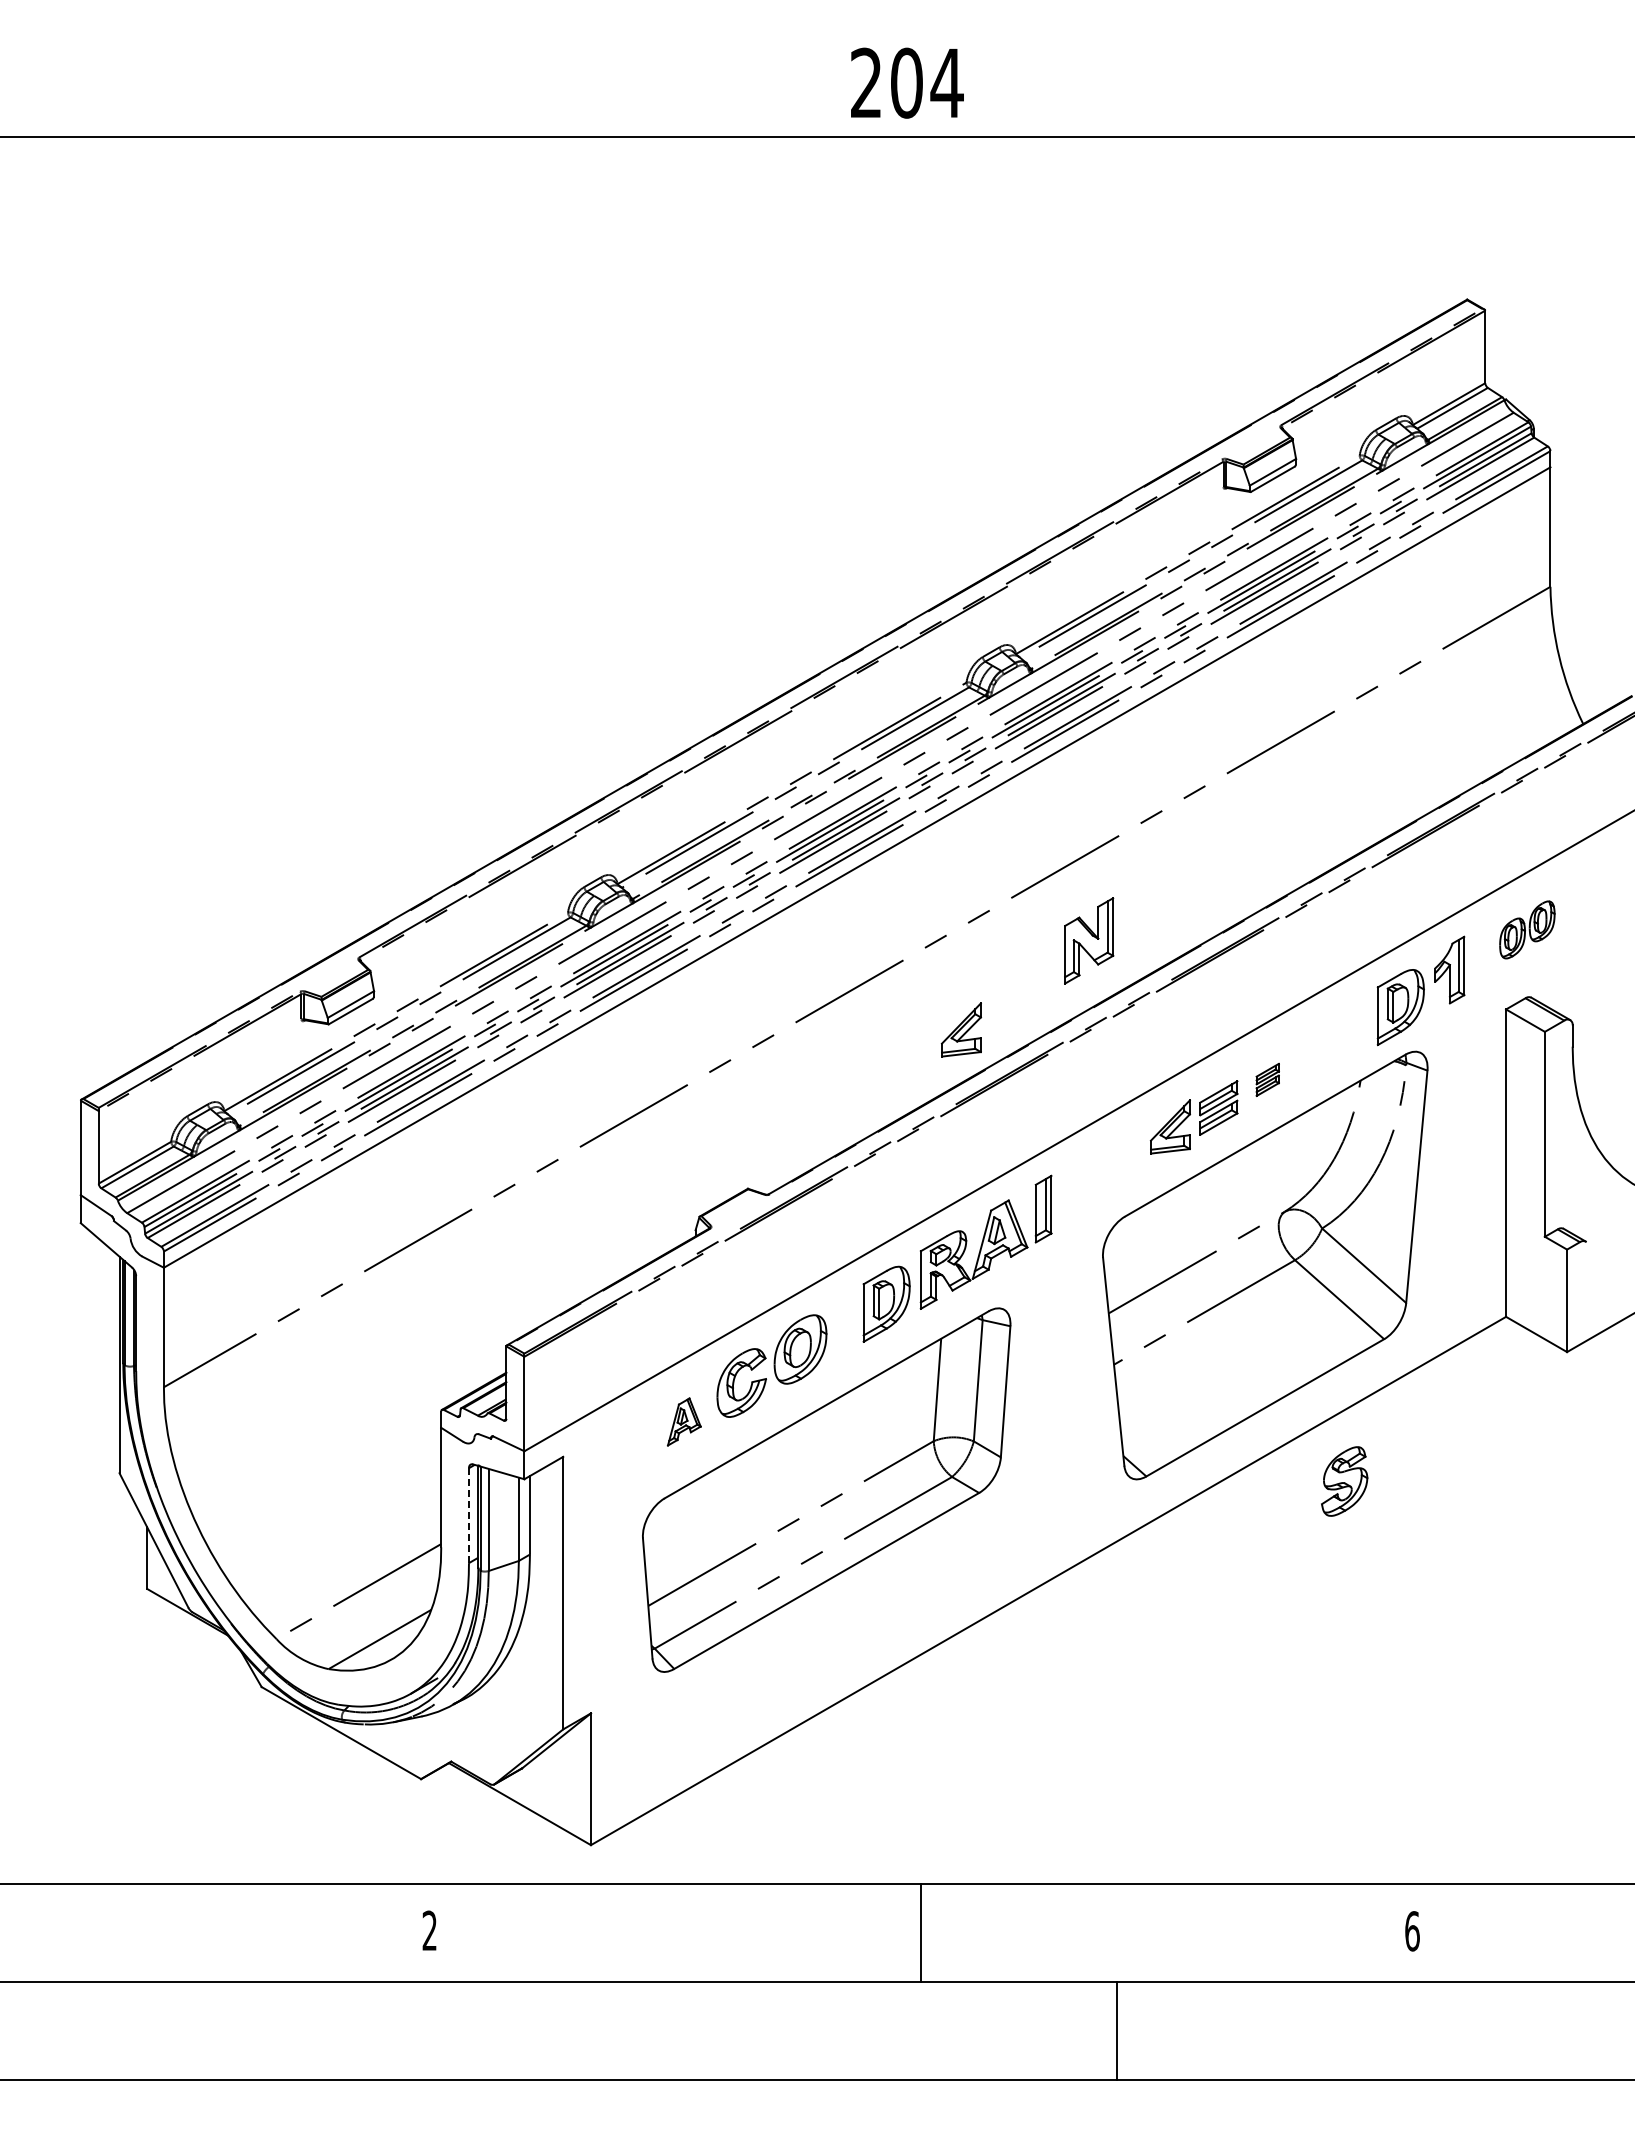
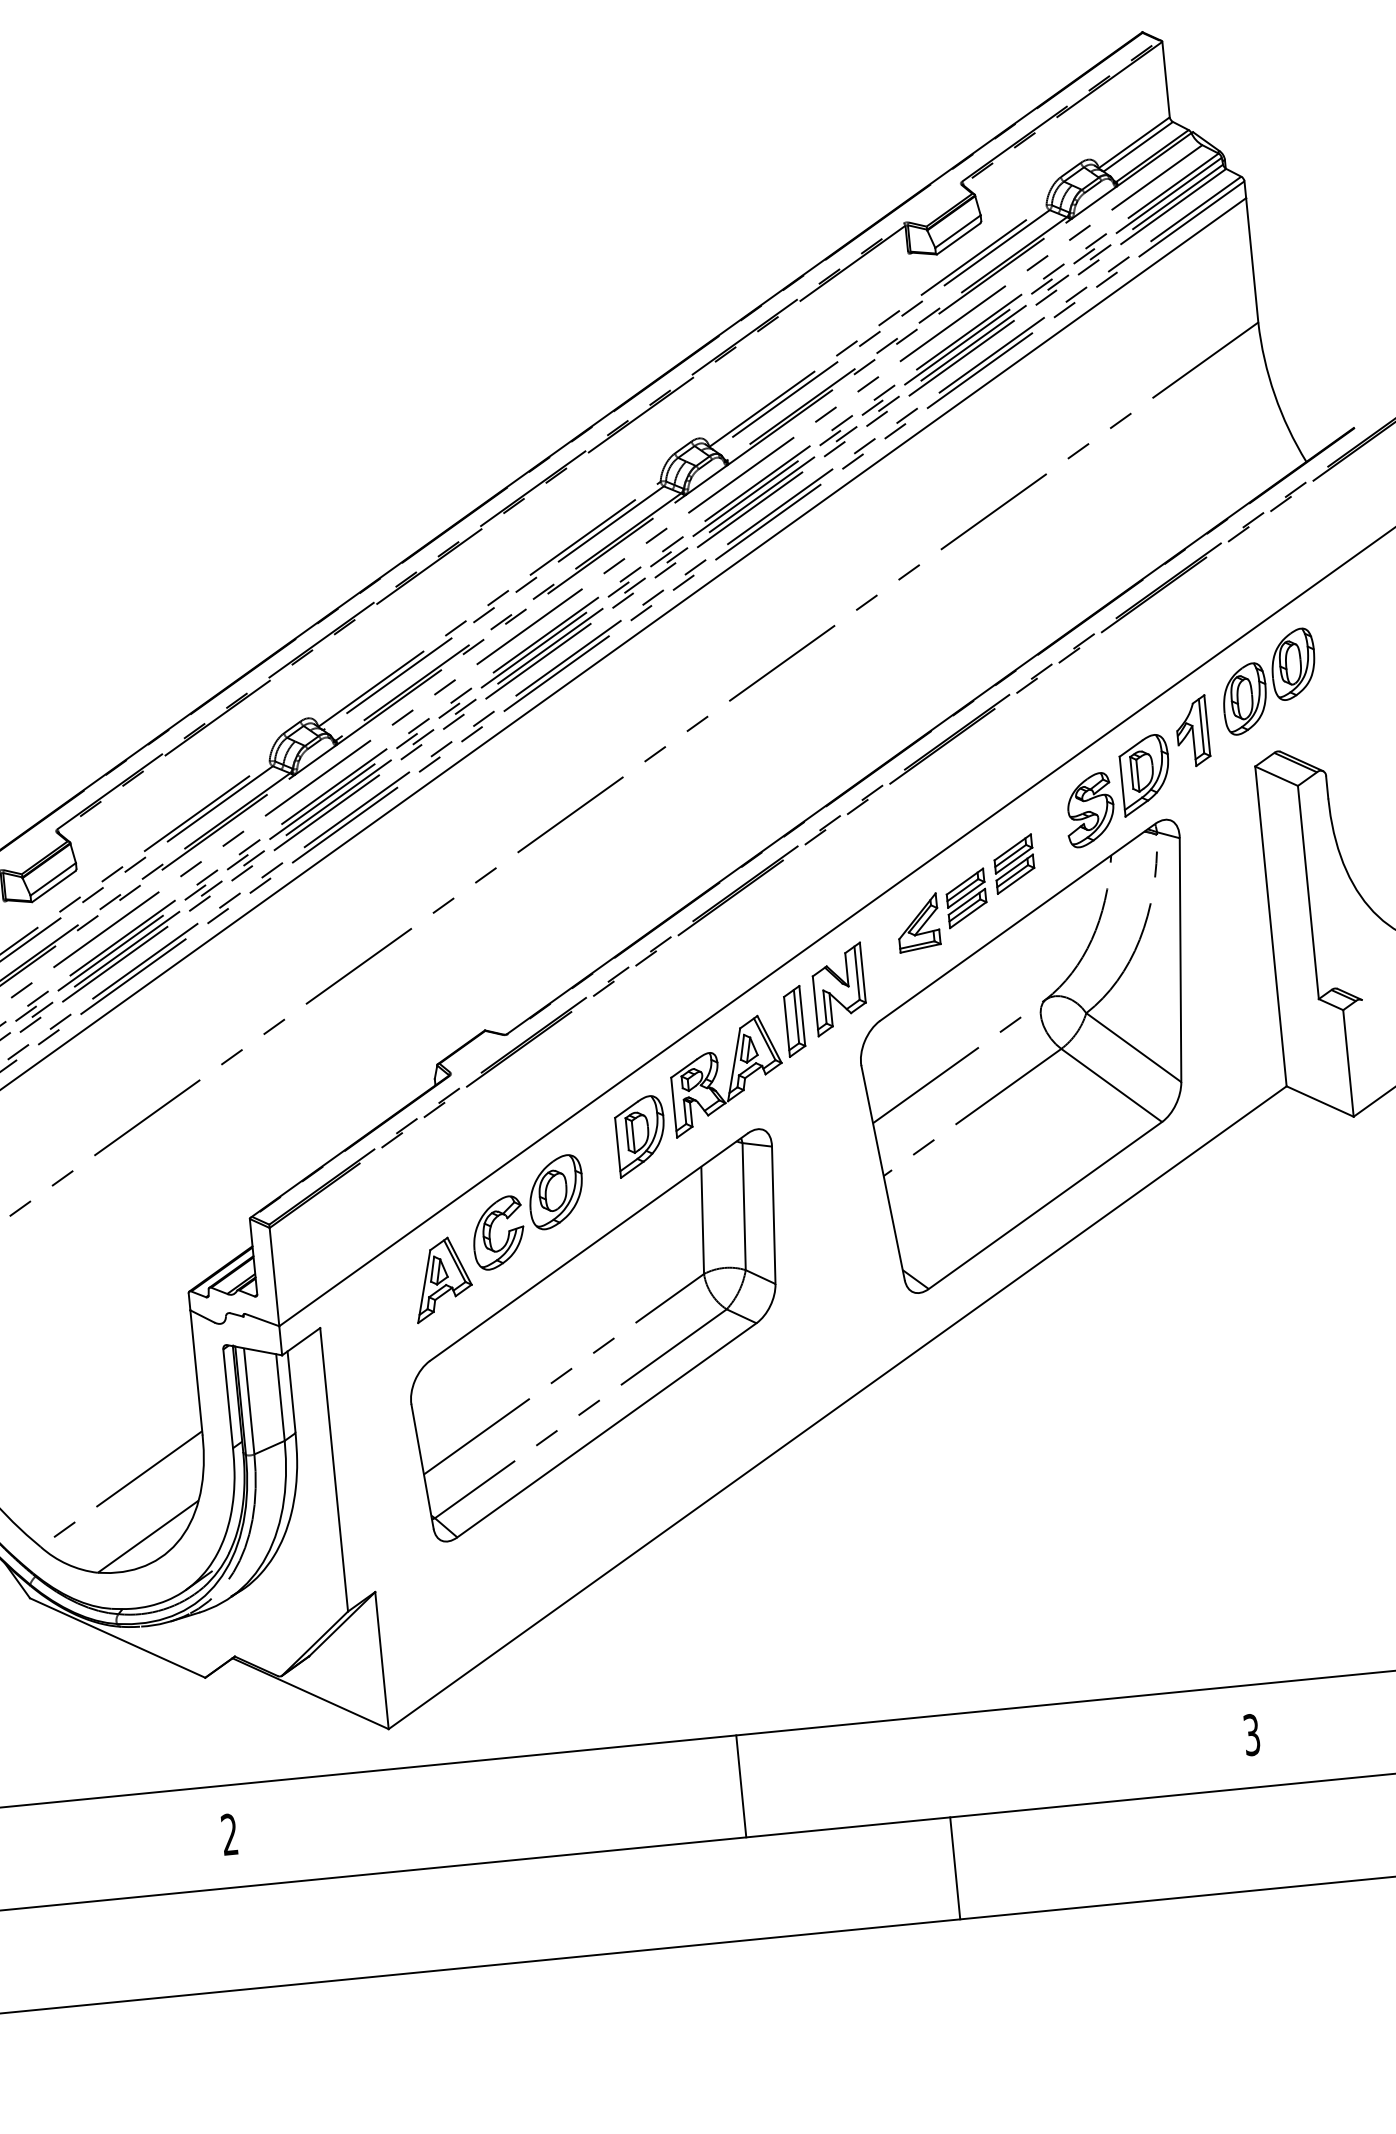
part: (1527, 929) -> (1269, 681), size x1.67
part: (1089, 940) -> (839, 989), moved
part: (960, 1029) -> (689, 843), removed
part: (1267, 1079) -> (1014, 863), size x1.67
part: (684, 1421) -> (442, 1278), size x1.67
part: (1344, 1481) -> (1089, 810), moved
line: (468, 1516) -> (227, 1399), dashed -> solid
text: (1412, 1931) -> (1251, 1735), 6 -> 3

